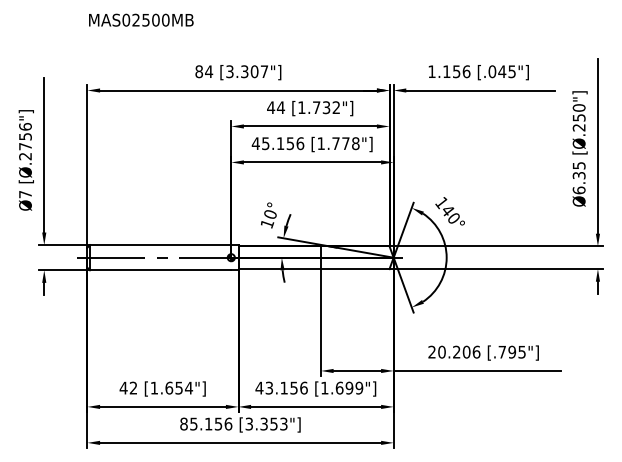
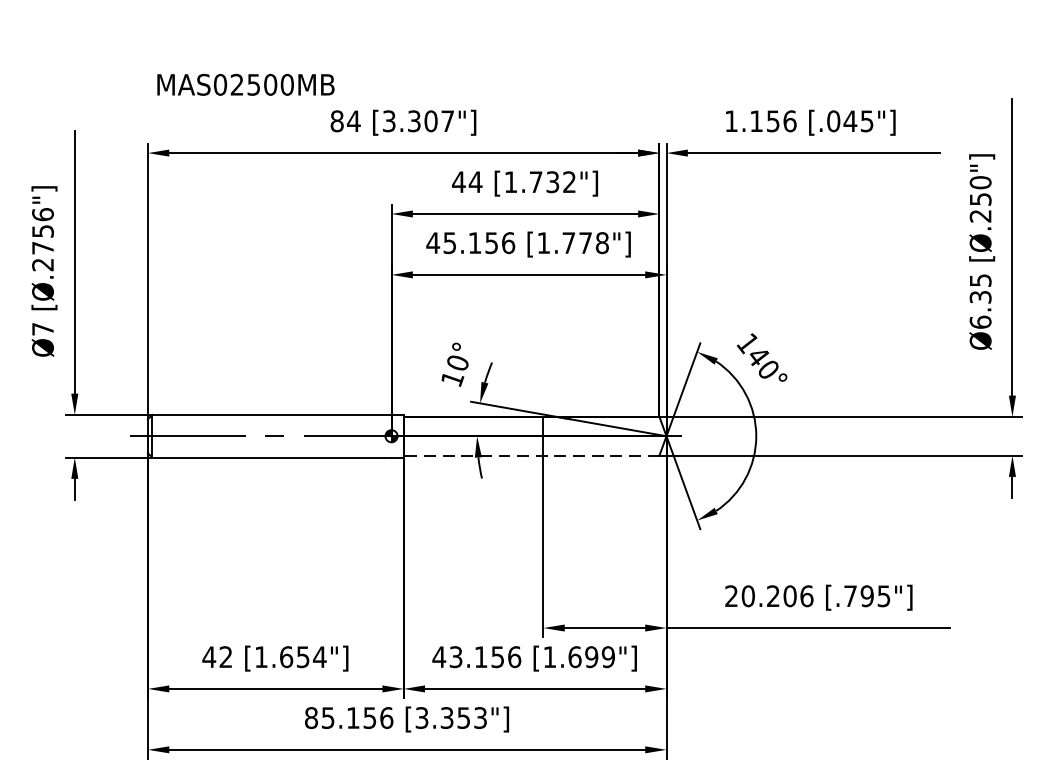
text: (141, 19) -> (246, 83), moved
line: (314, 269) -> (532, 456), solid -> dashed

